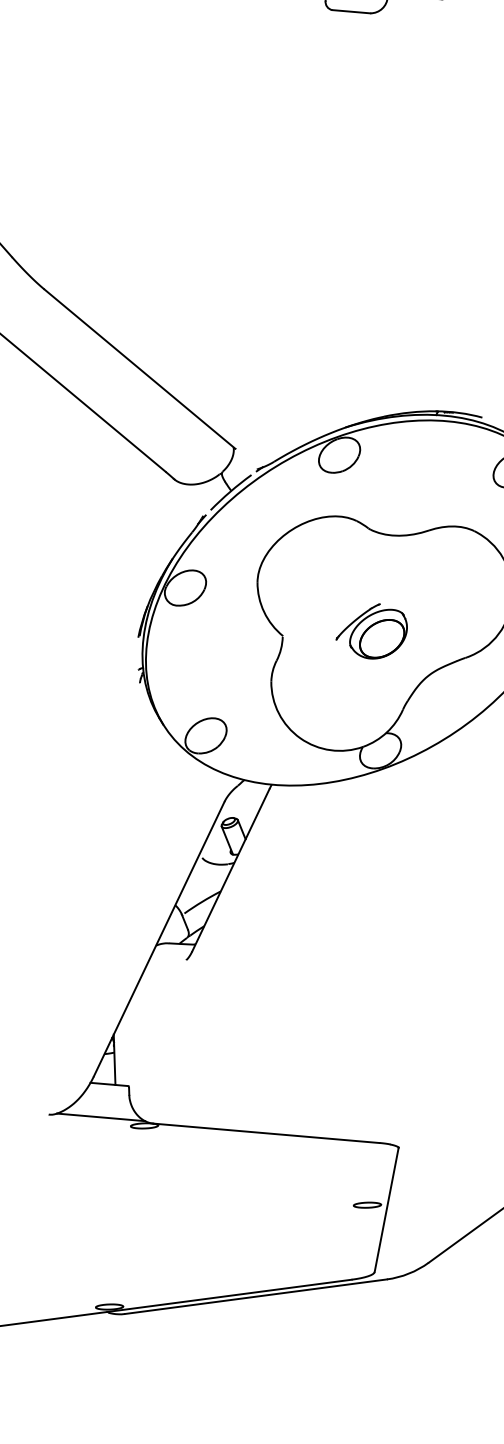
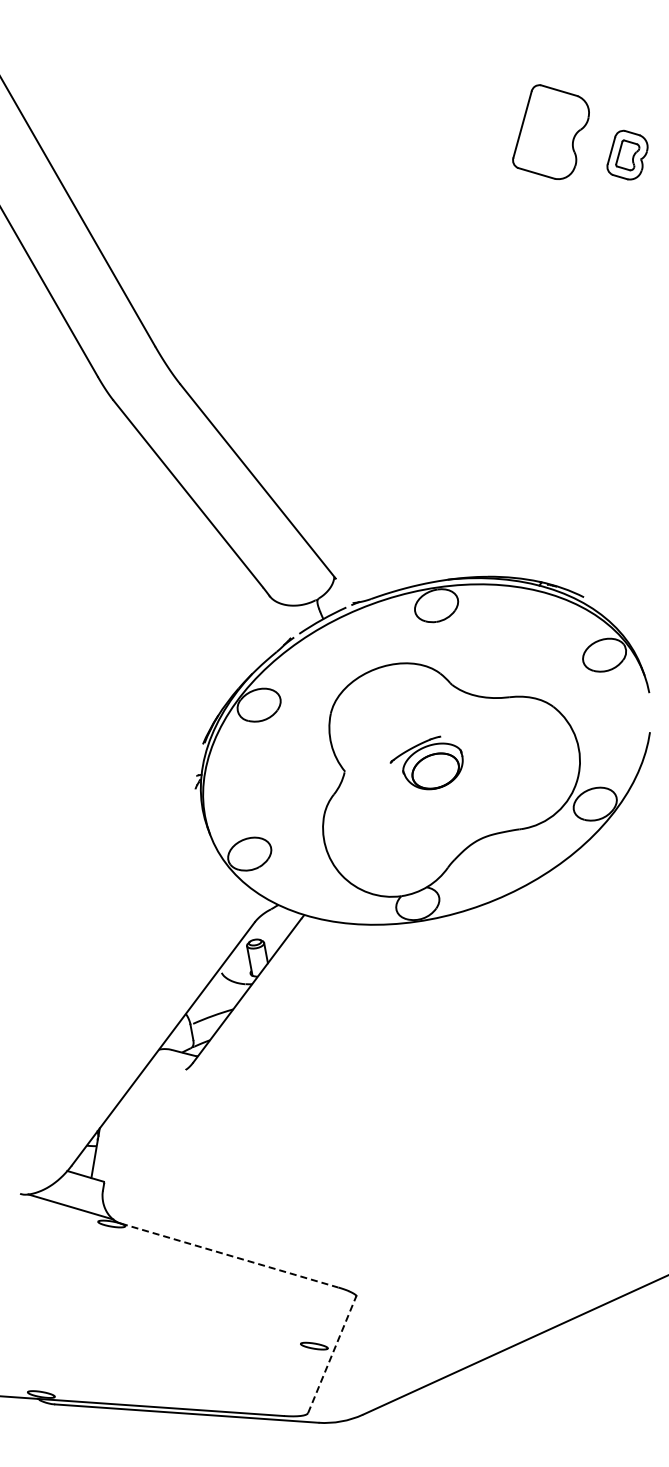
part: (371, 632) -> (426, 762), moved
line: (267, 1133) -> (230, 1255), solid -> dashed
line: (386, 1209) -> (332, 1354), solid -> dashed

